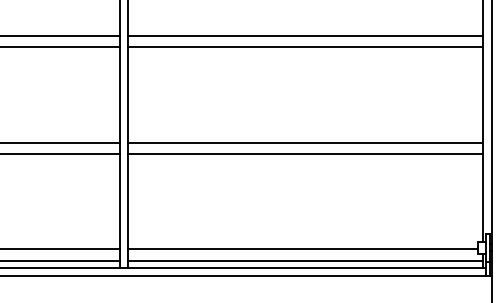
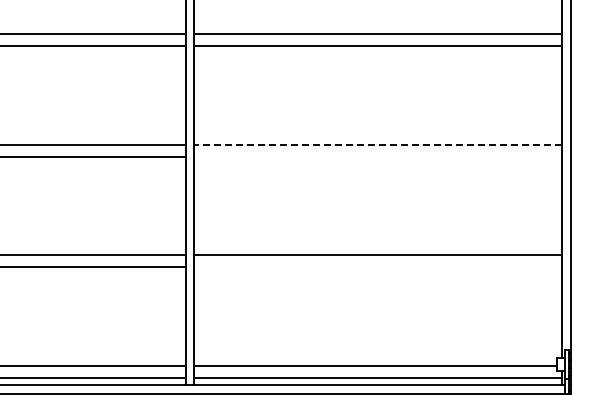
line: (306, 35) -> (378, 144), solid -> dashed
line: (306, 47) -> (378, 156), removed
line: (306, 154) -> (378, 267), removed

